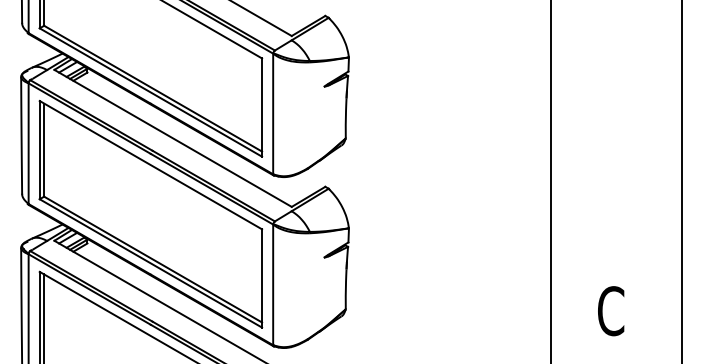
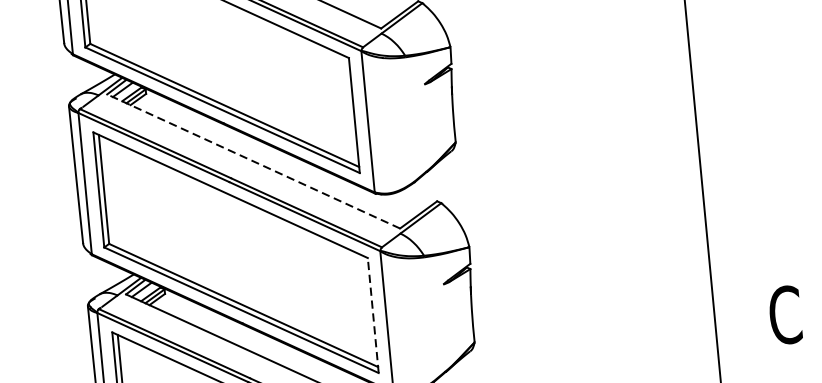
line: (172, 138) -> (252, 161), solid -> dashed
line: (262, 277) -> (373, 314), solid -> dashed

